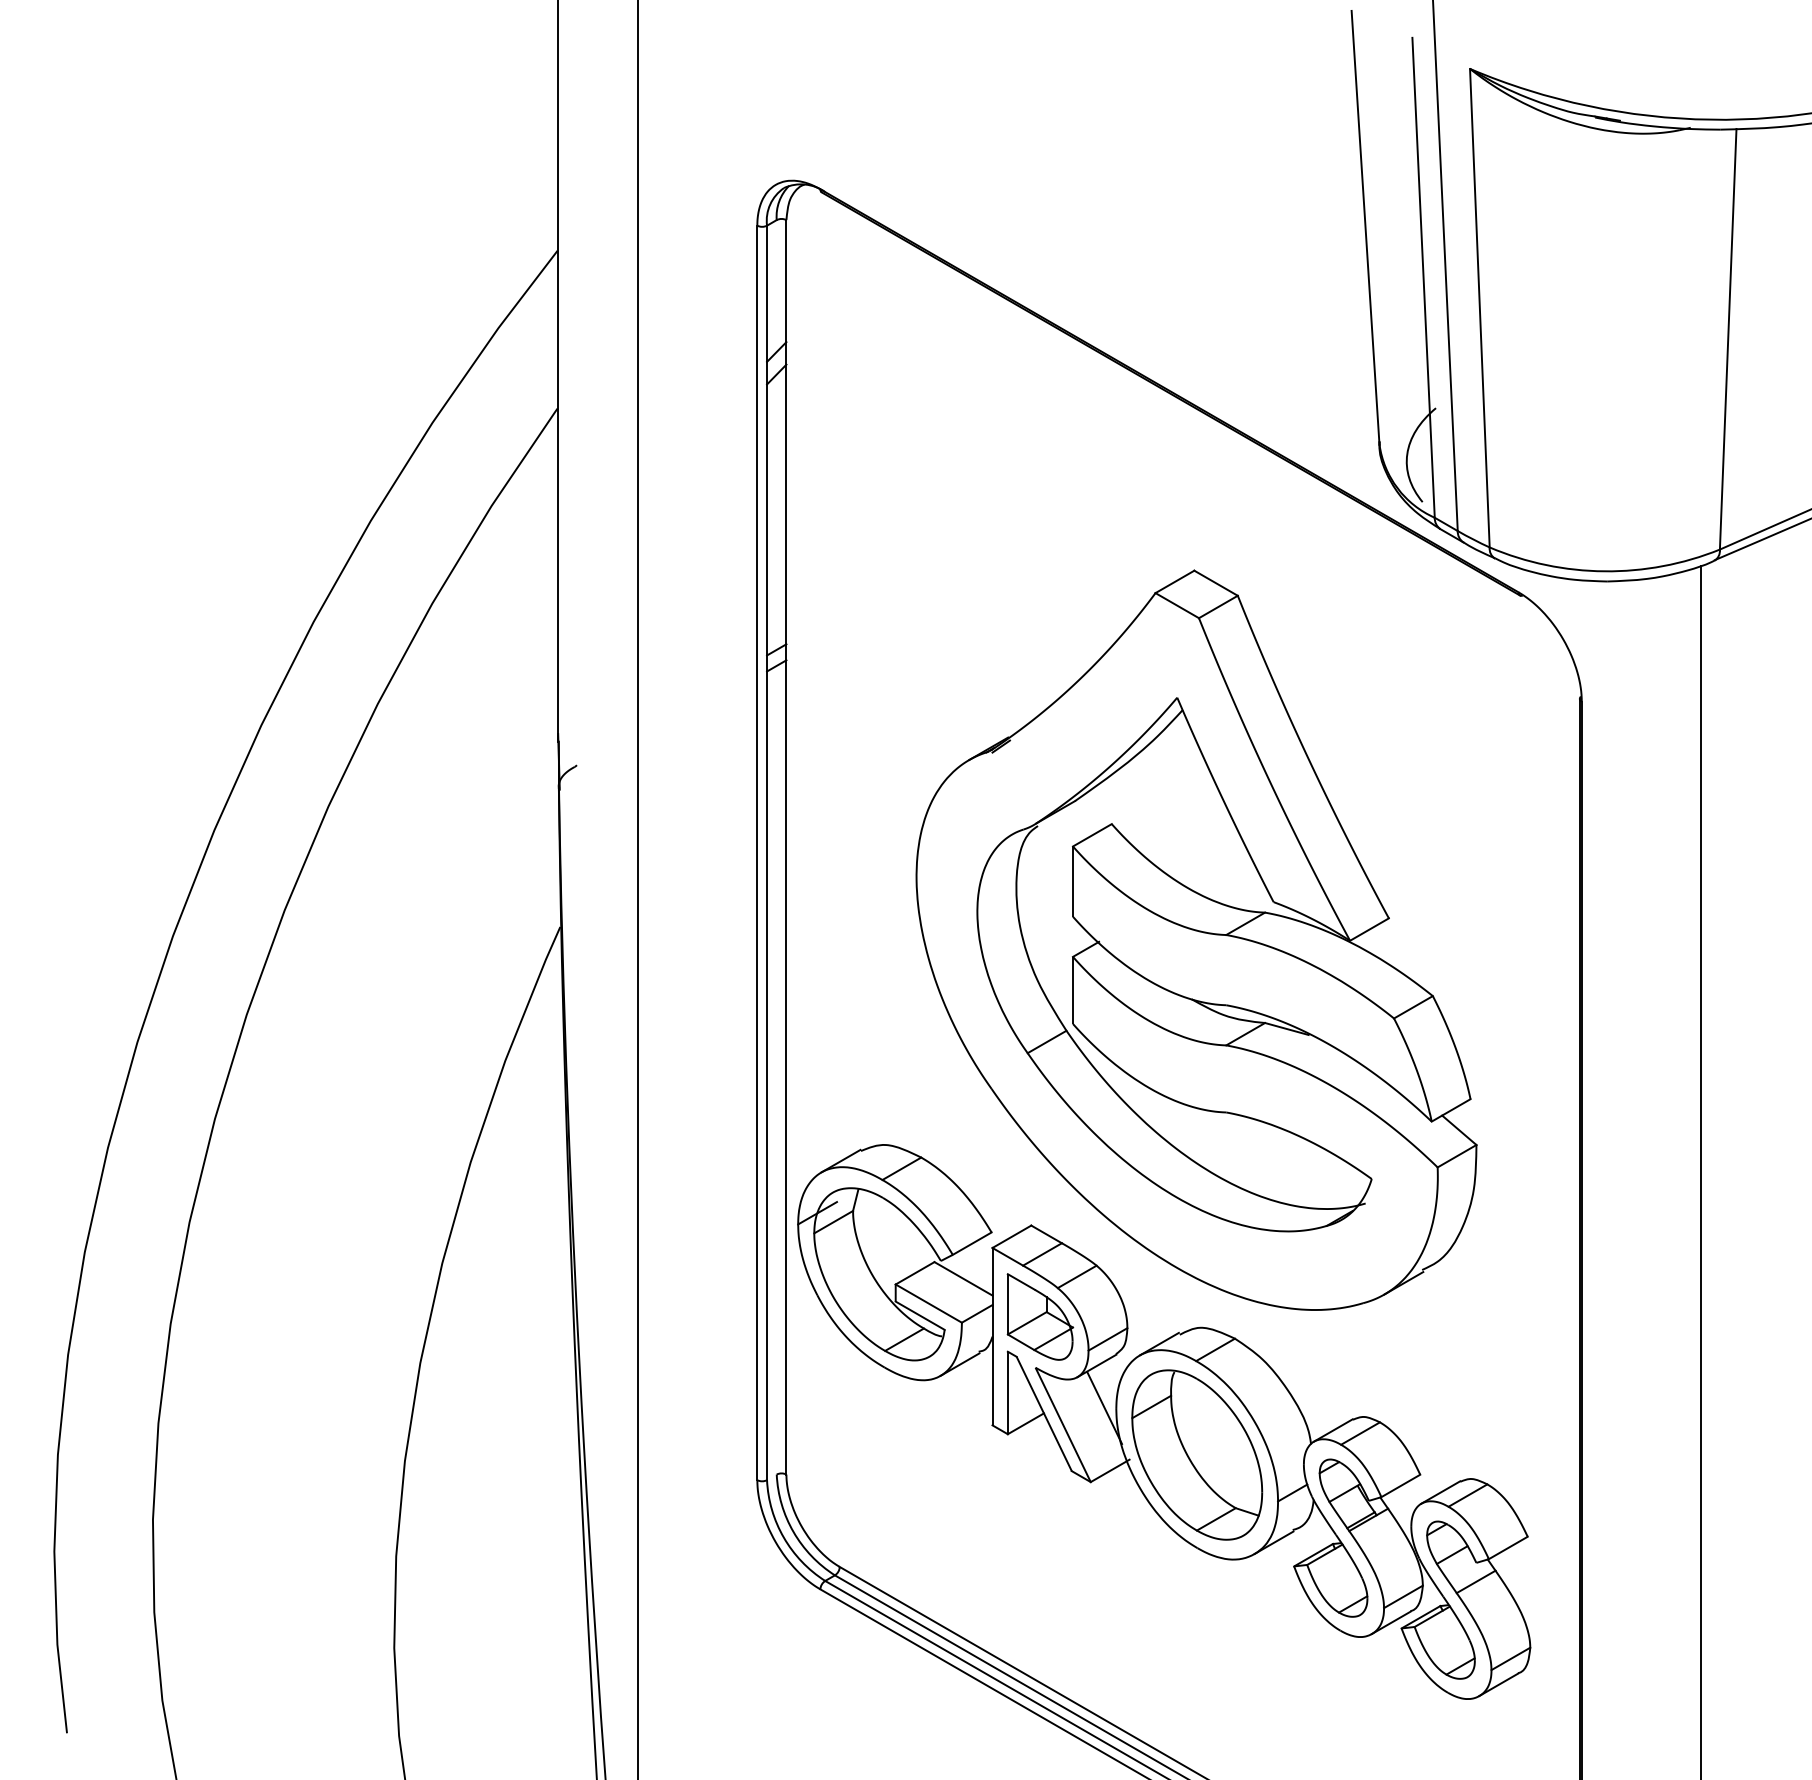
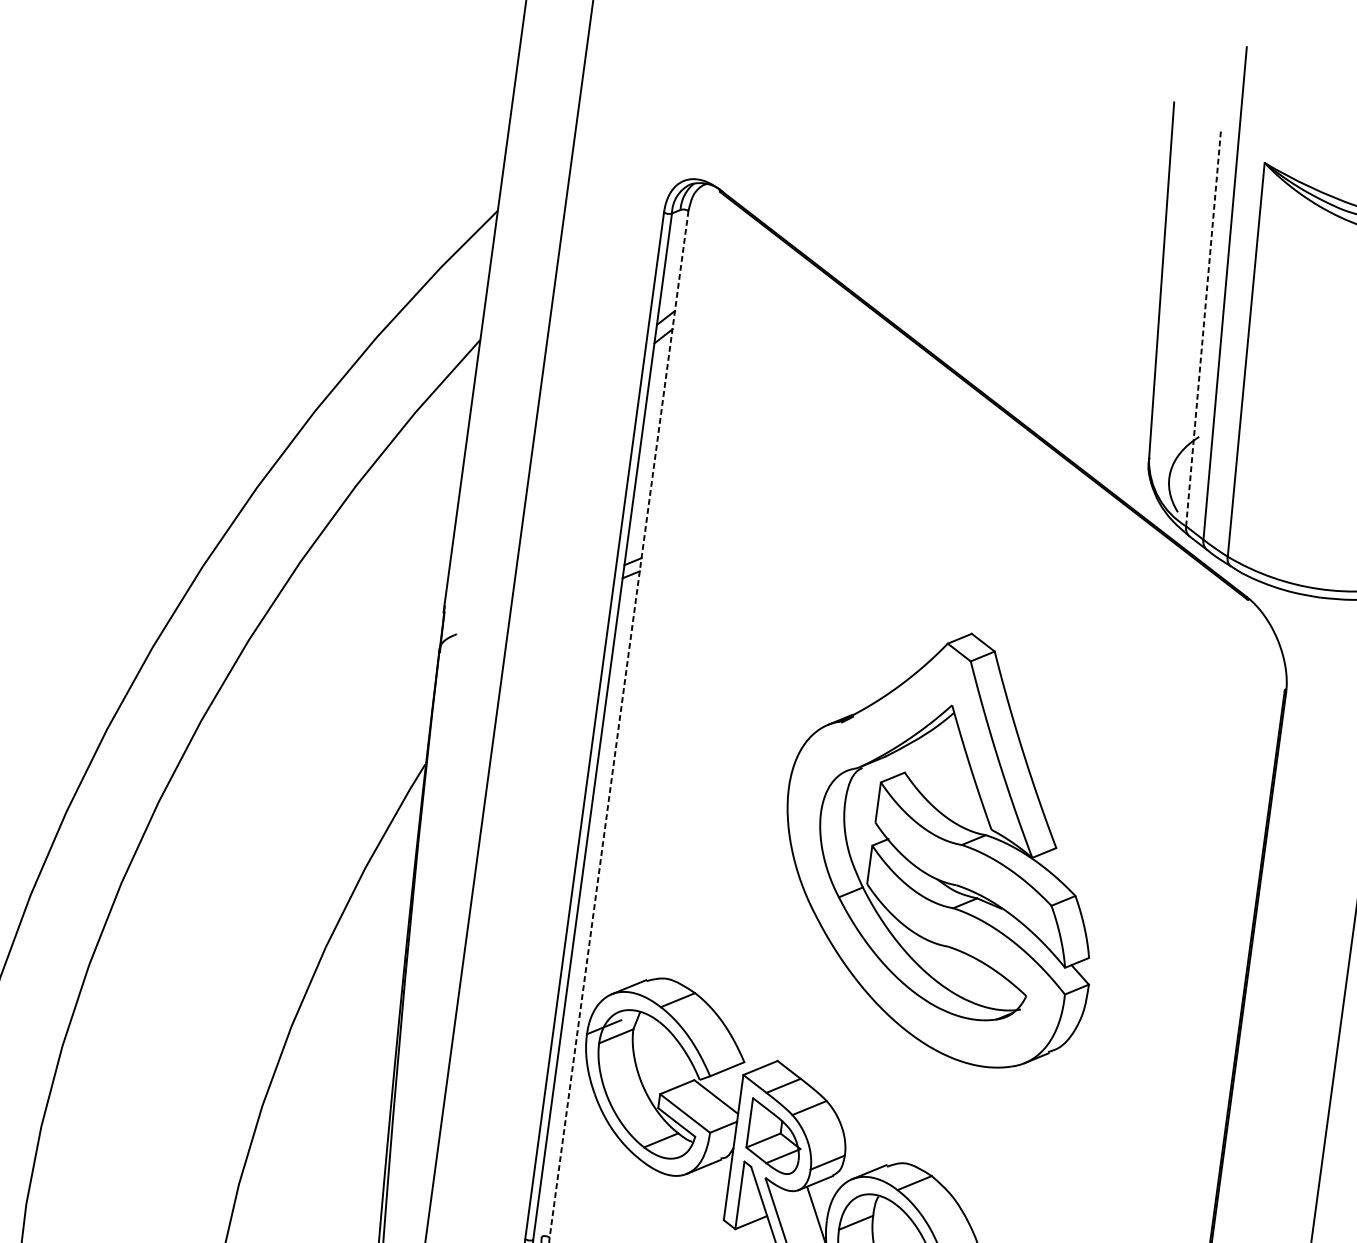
line: (1423, 277) -> (1203, 328), solid -> dashed
line: (786, 847) -> (619, 724), solid -> dashed
part: (1196, 939) -> (944, 845), size x0.7

